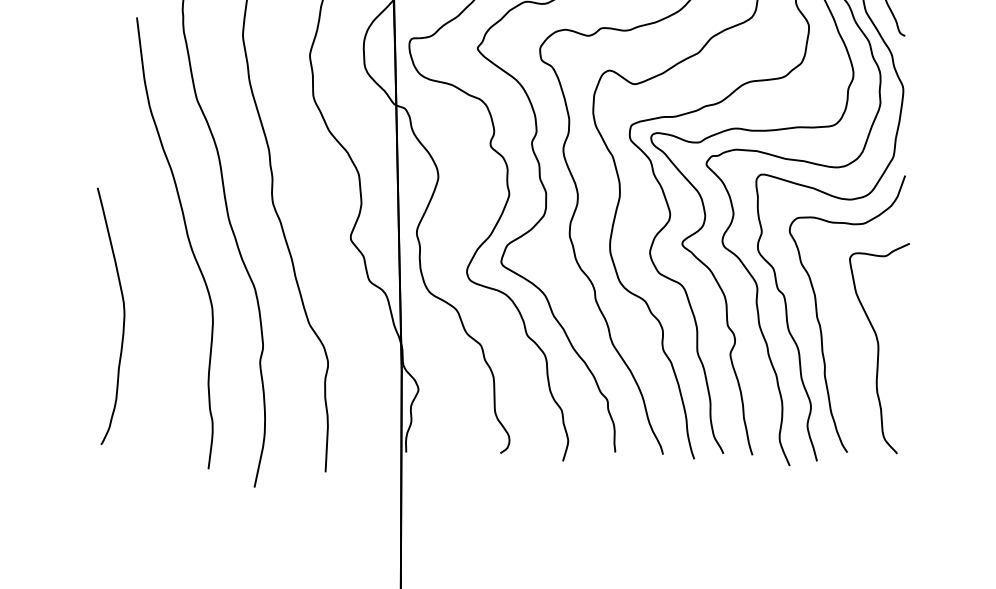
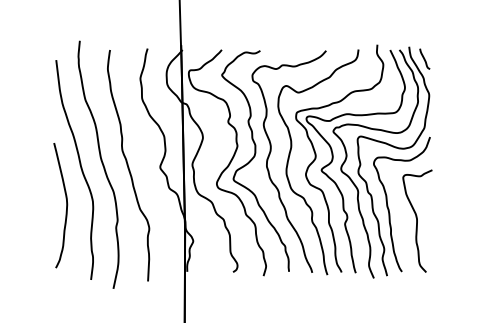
curve: (123, 316) -> (66, 205), moved

